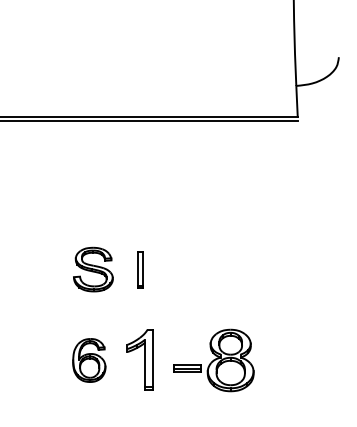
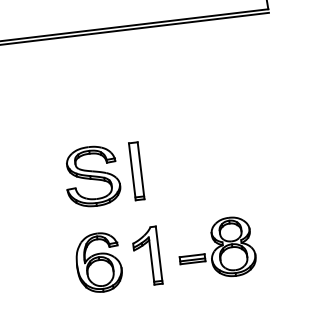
part: (93, 269) -> (92, 176), size x1.43
part: (140, 269) -> (137, 171), size x1.67
part: (89, 360) -> (99, 262), size x1.43

